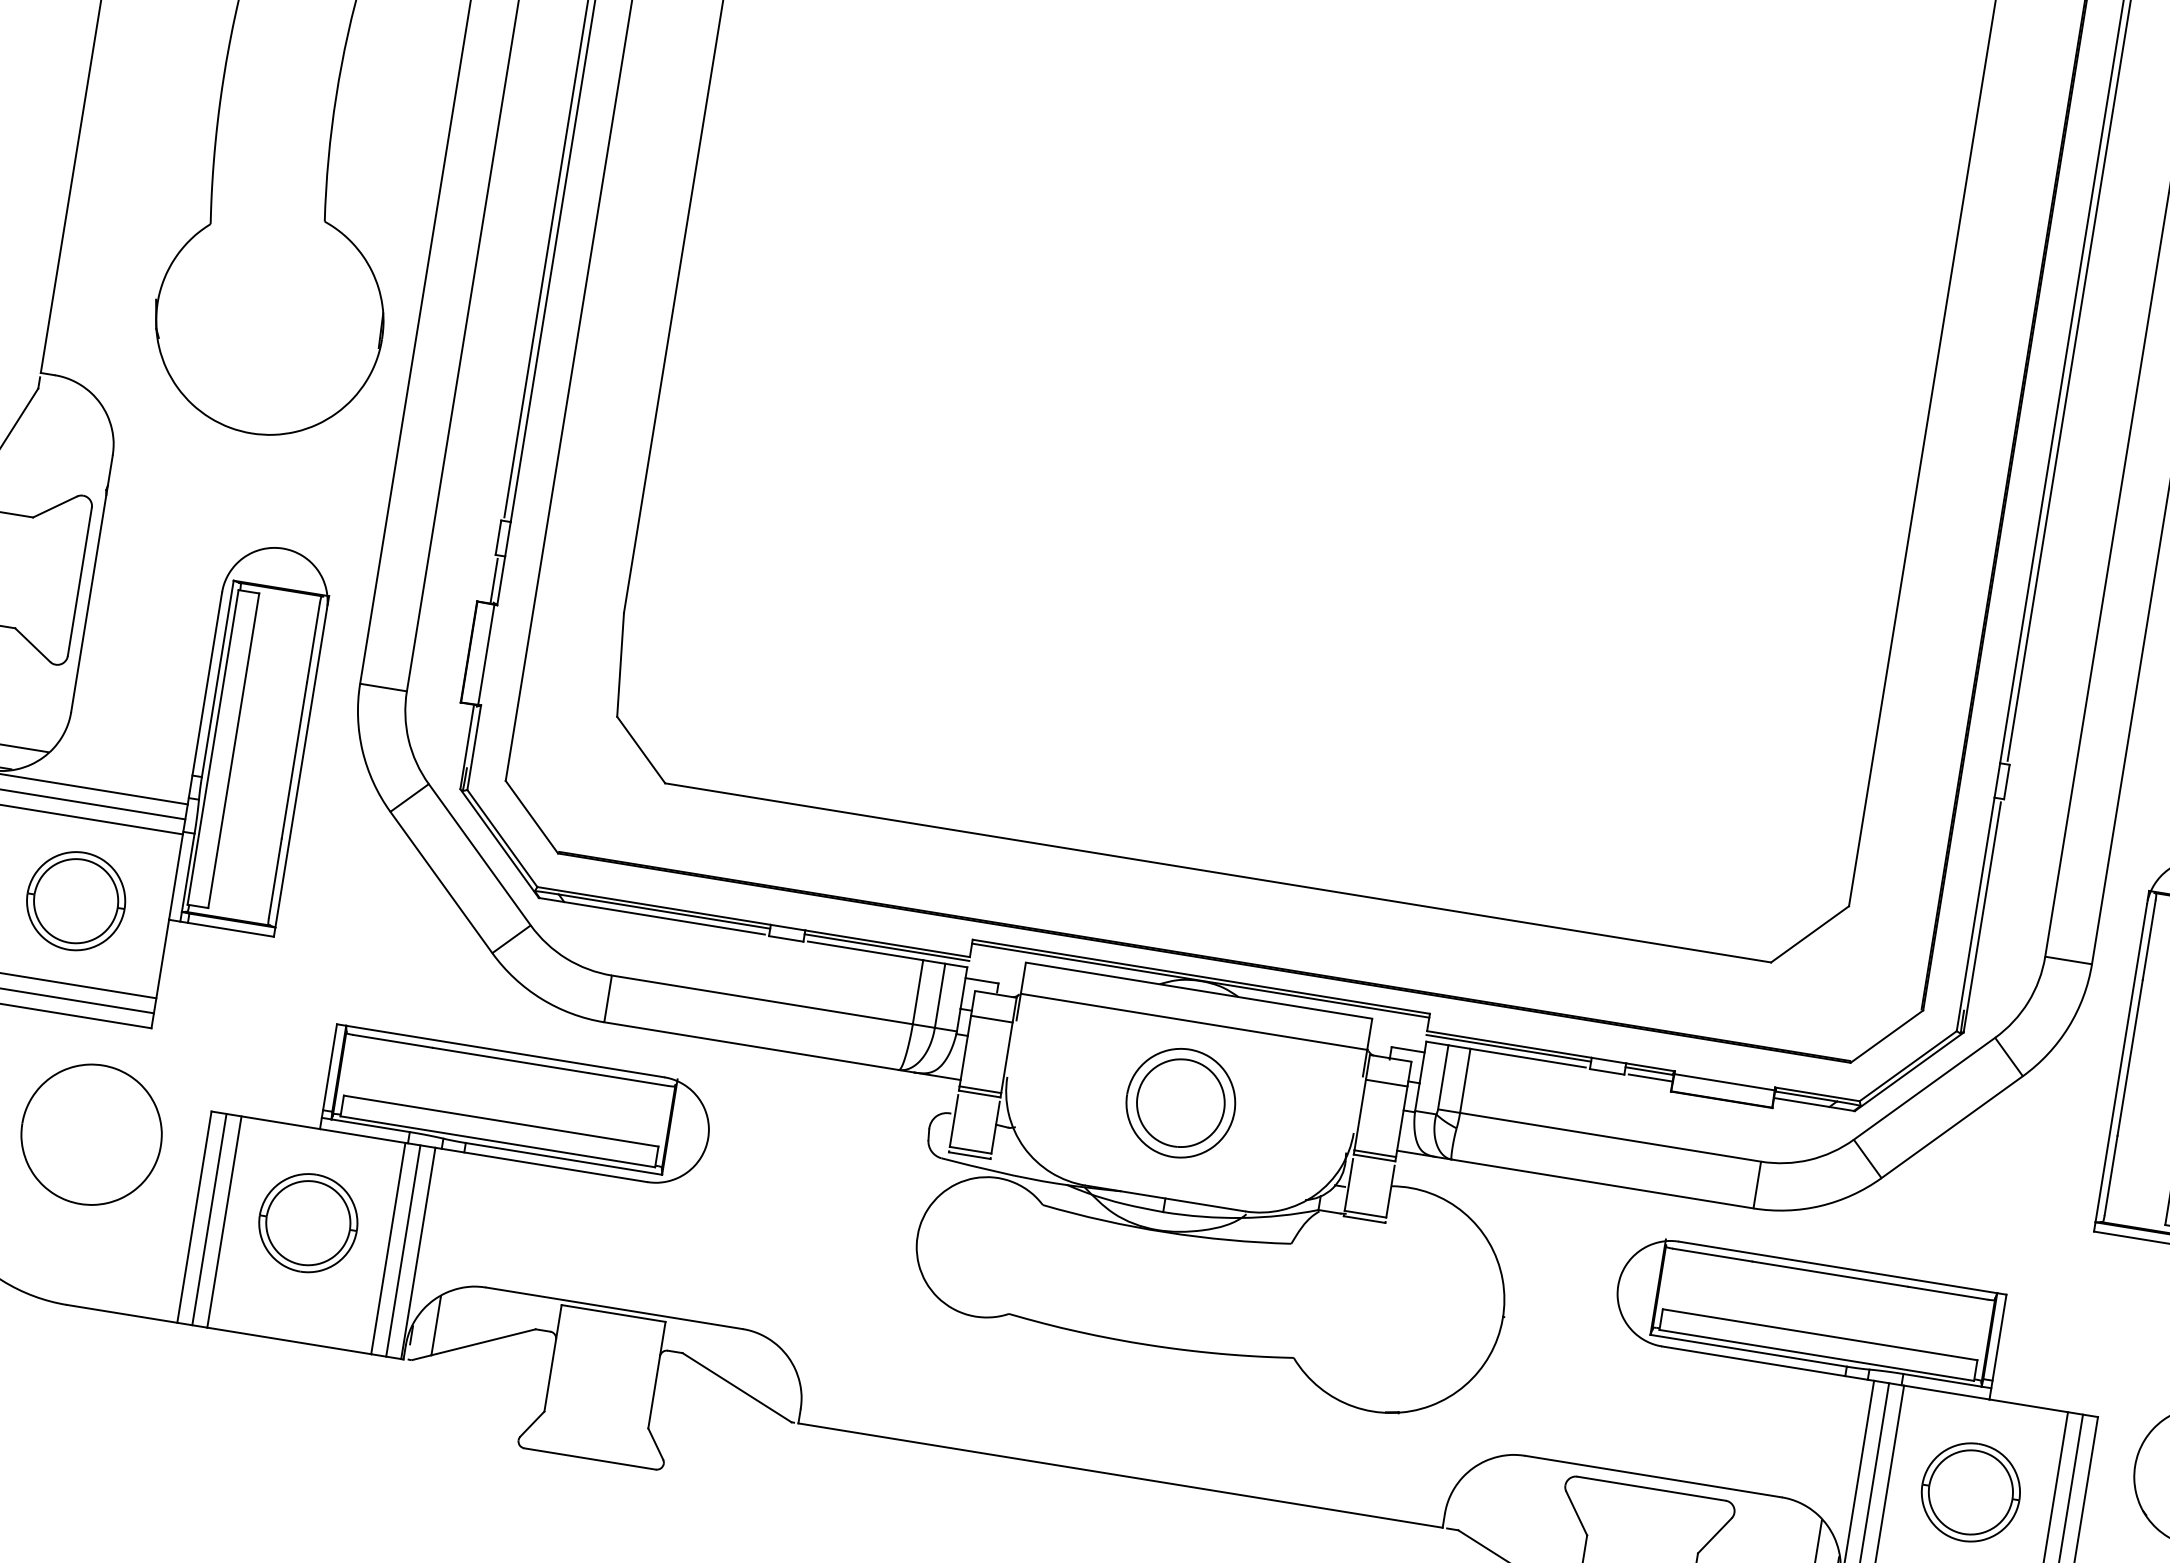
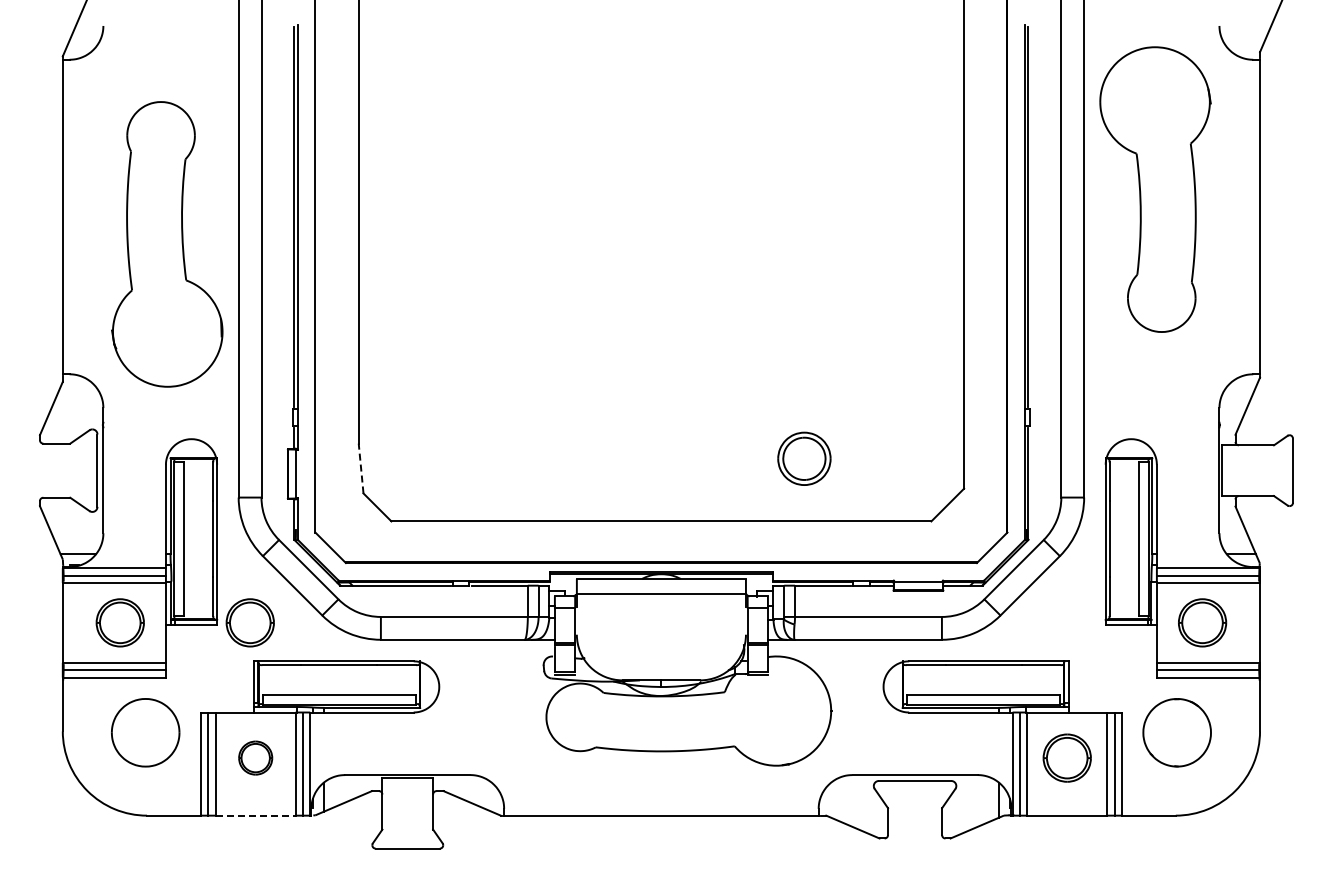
line: (621, 665) -> (361, 468), solid -> dashed
part: (340, 943) -> (249, 622), added
part: (1181, 1102) -> (804, 458), moved
part: (308, 1221) -> (255, 757), size x0.7
line: (291, 1340) -> (256, 815), solid -> dashed

